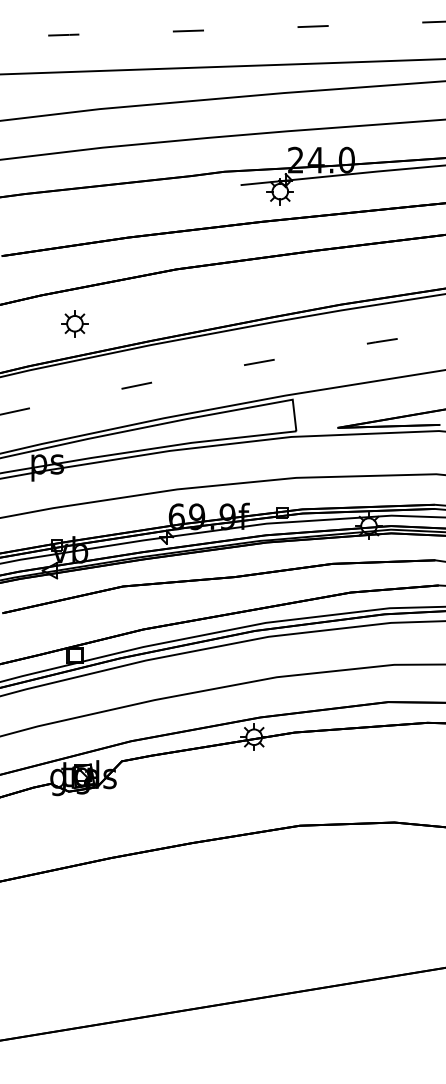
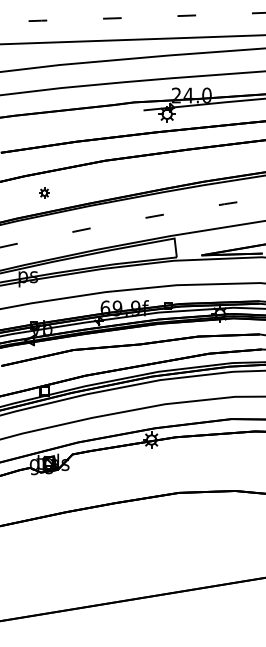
part: (74, 322) -> (44, 192), size x0.6

